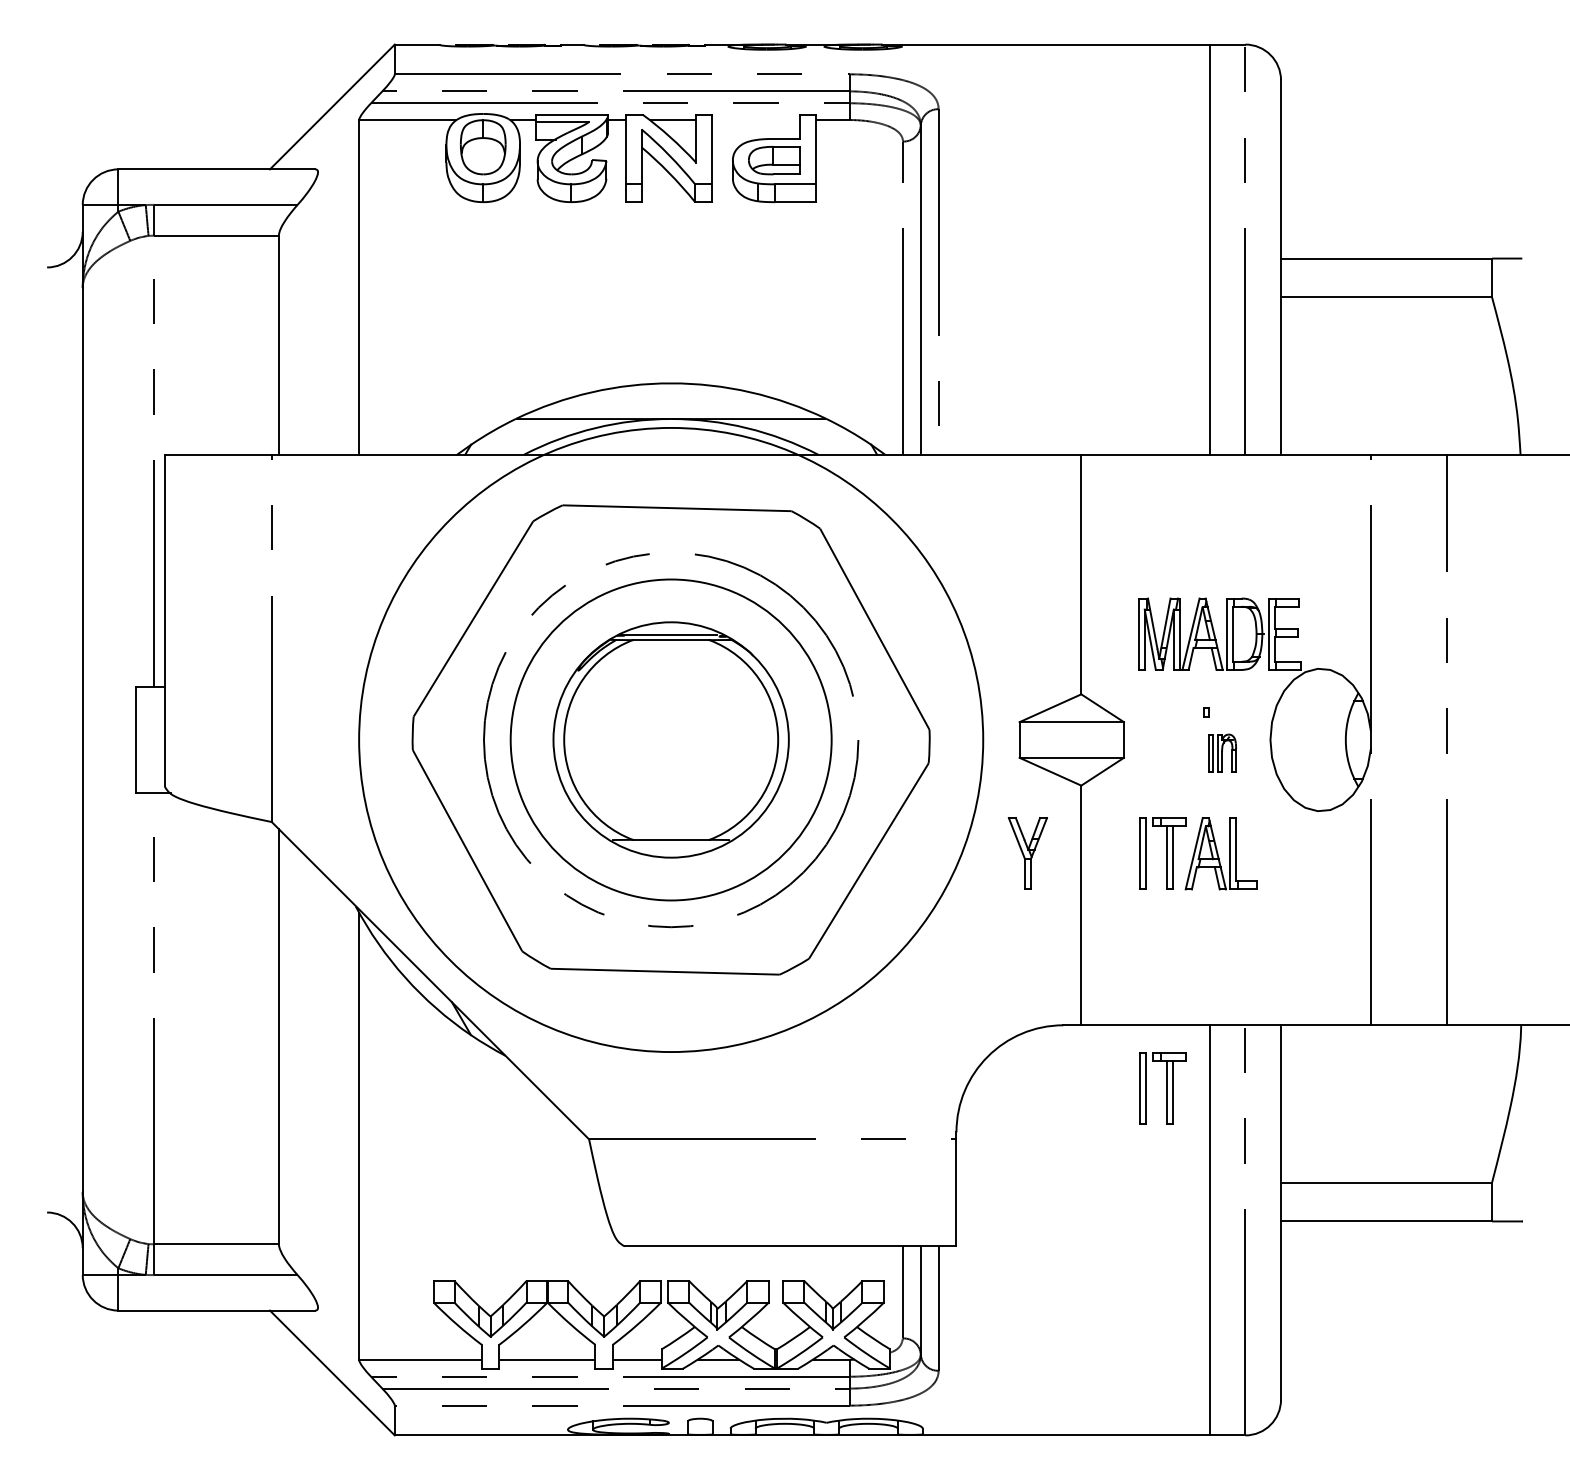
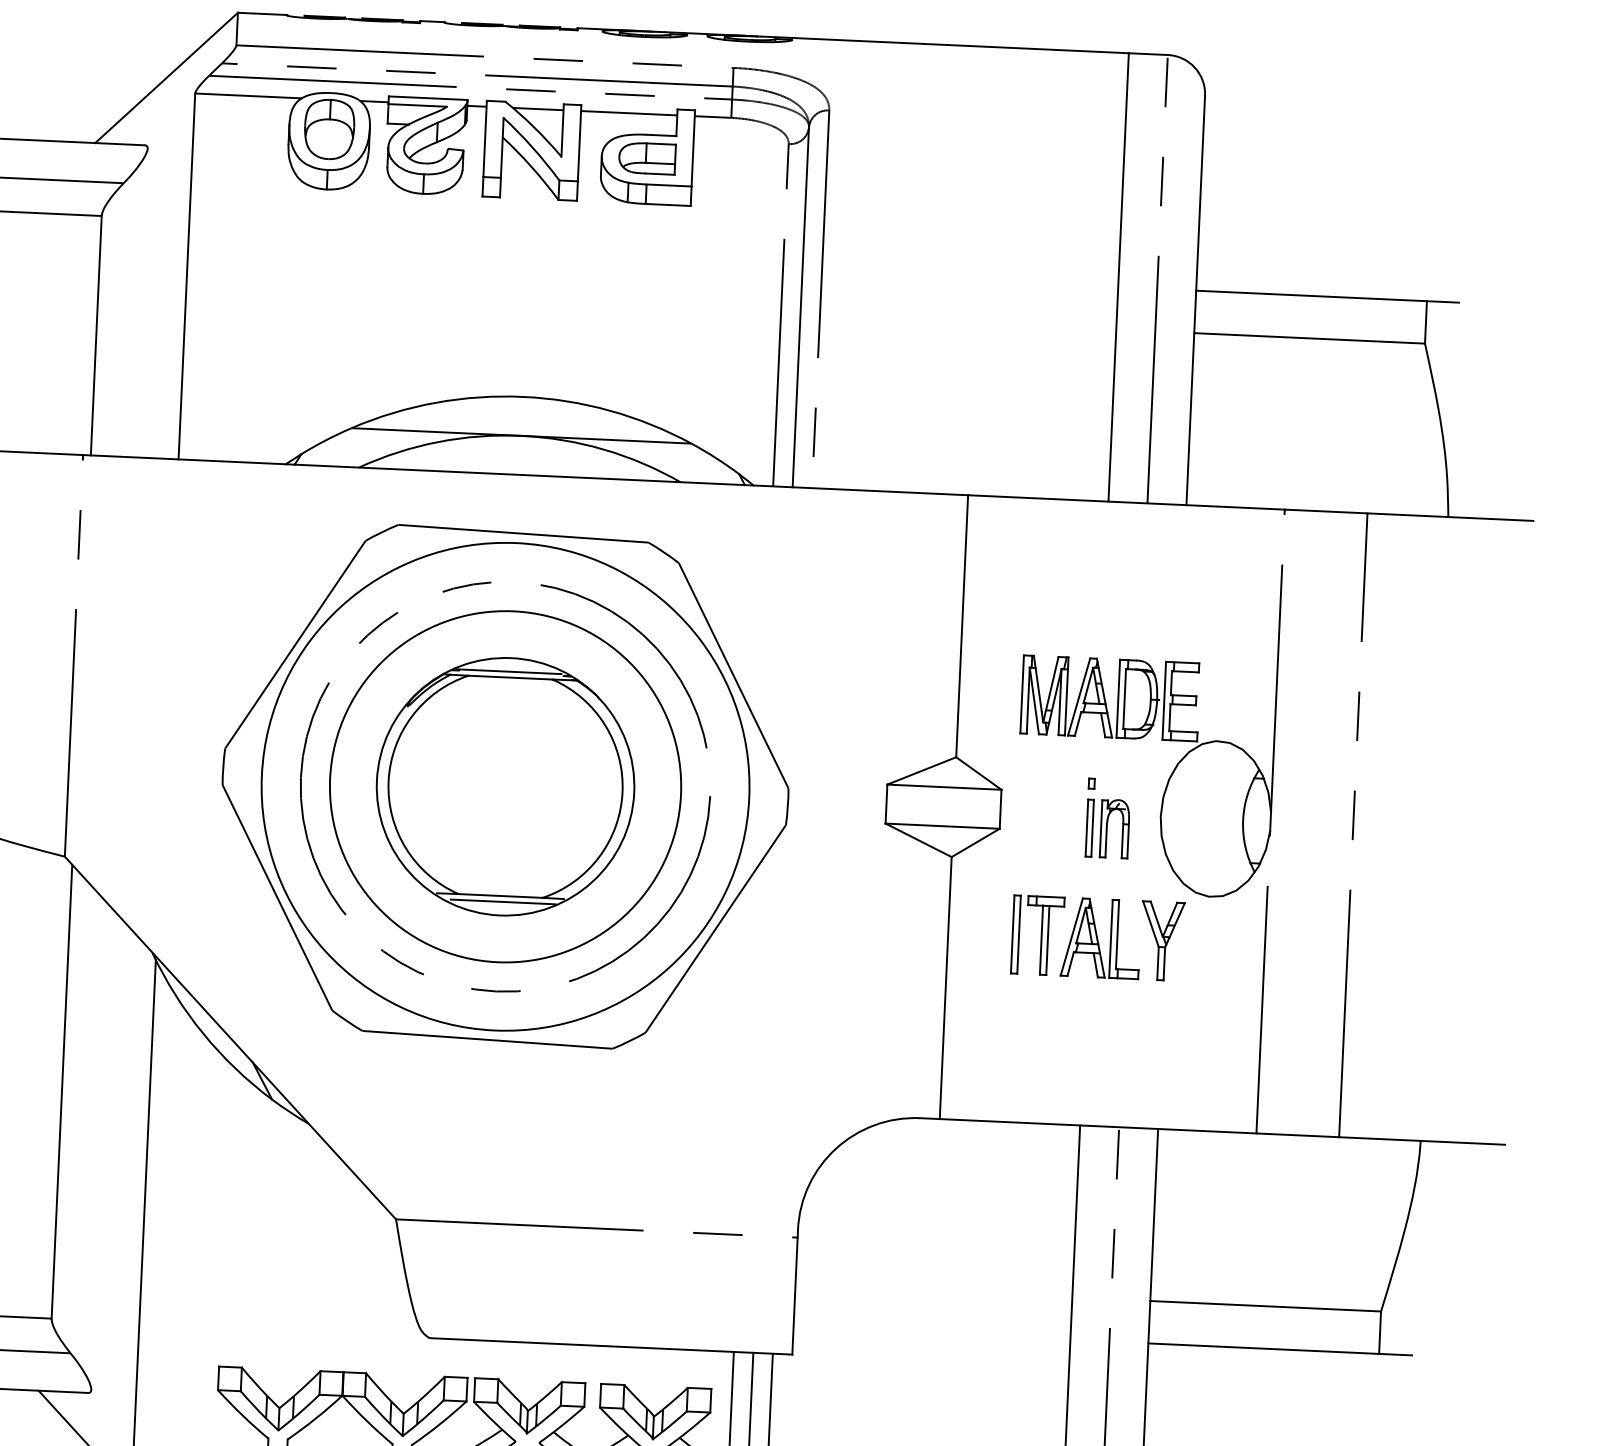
line: (756, 120) -> (629, 113), added
circle: (671, 739) -> (505, 786), size x0.71
part: (1222, 752) -> (1107, 827), size x1.43
line: (673, 845) -> (502, 902), added
part: (1027, 853) -> (1161, 940), moved
part: (1162, 1088) -> (1025, 1192), removed

